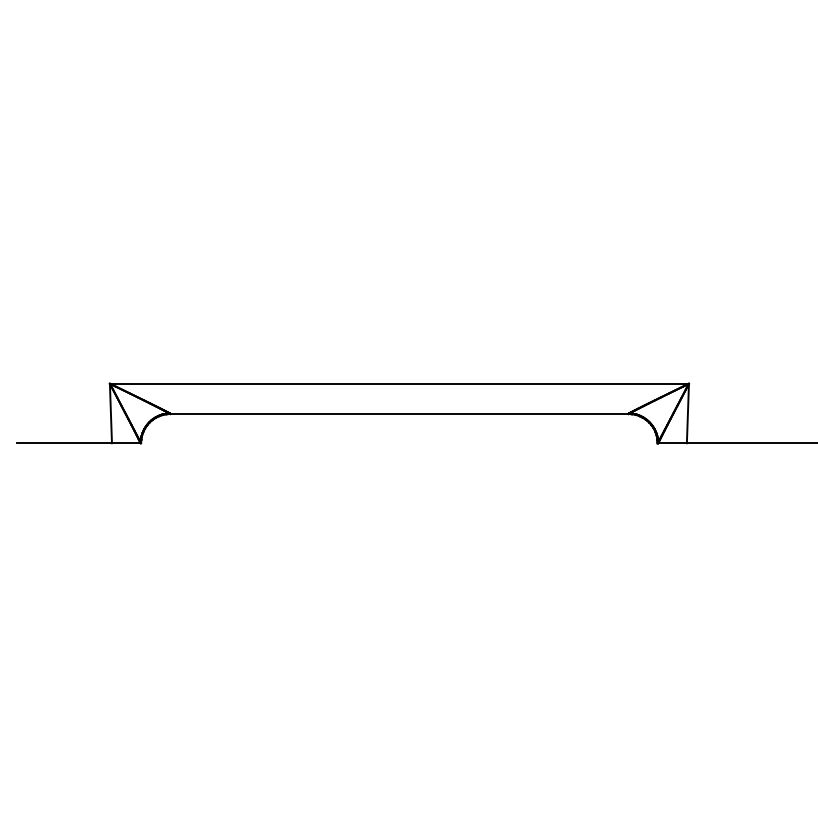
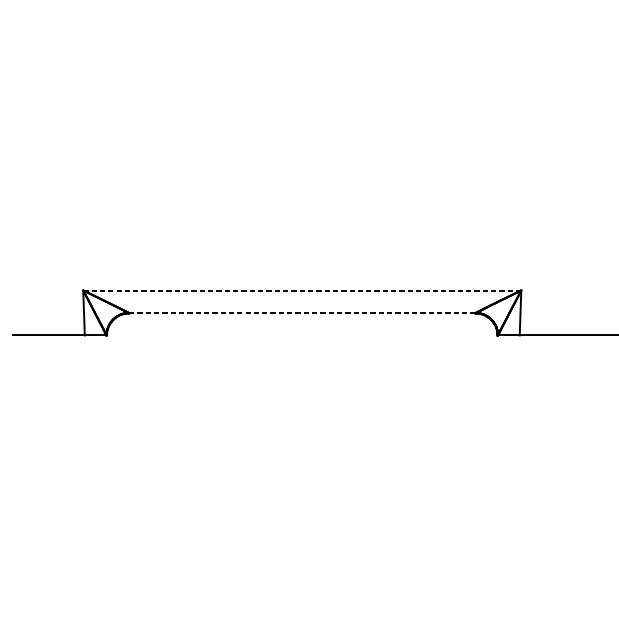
line: (399, 383) -> (302, 290), solid -> dashed
line: (399, 414) -> (302, 313), solid -> dashed

